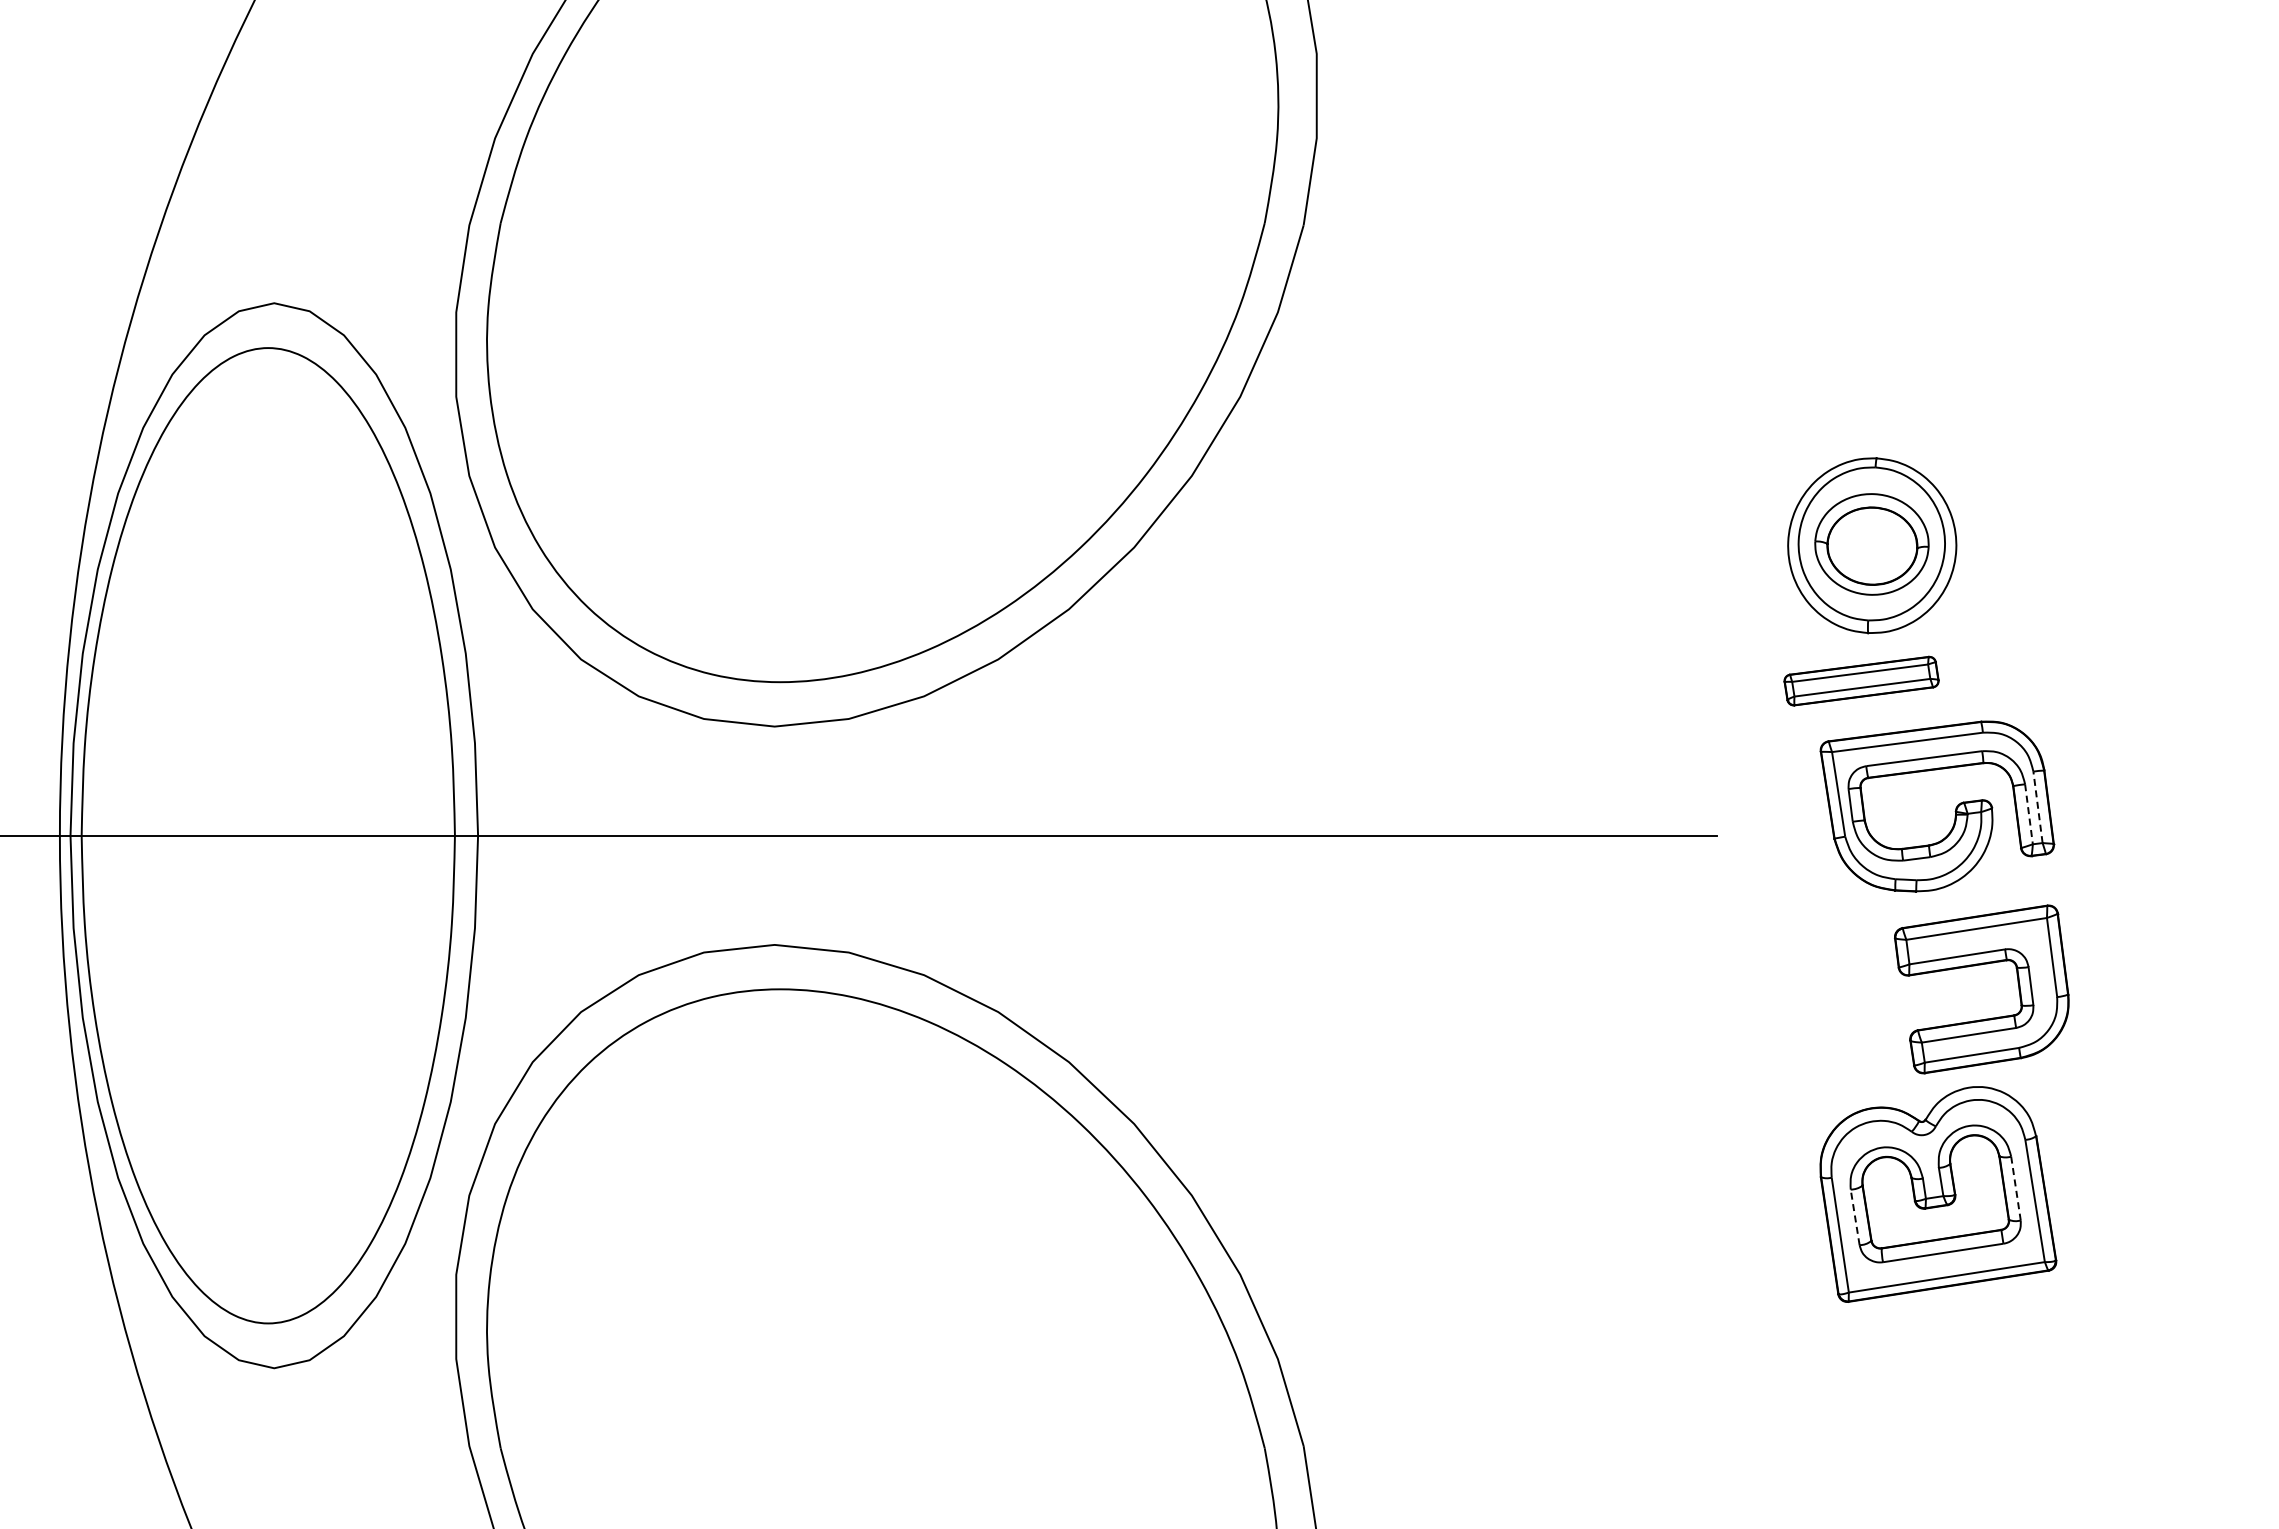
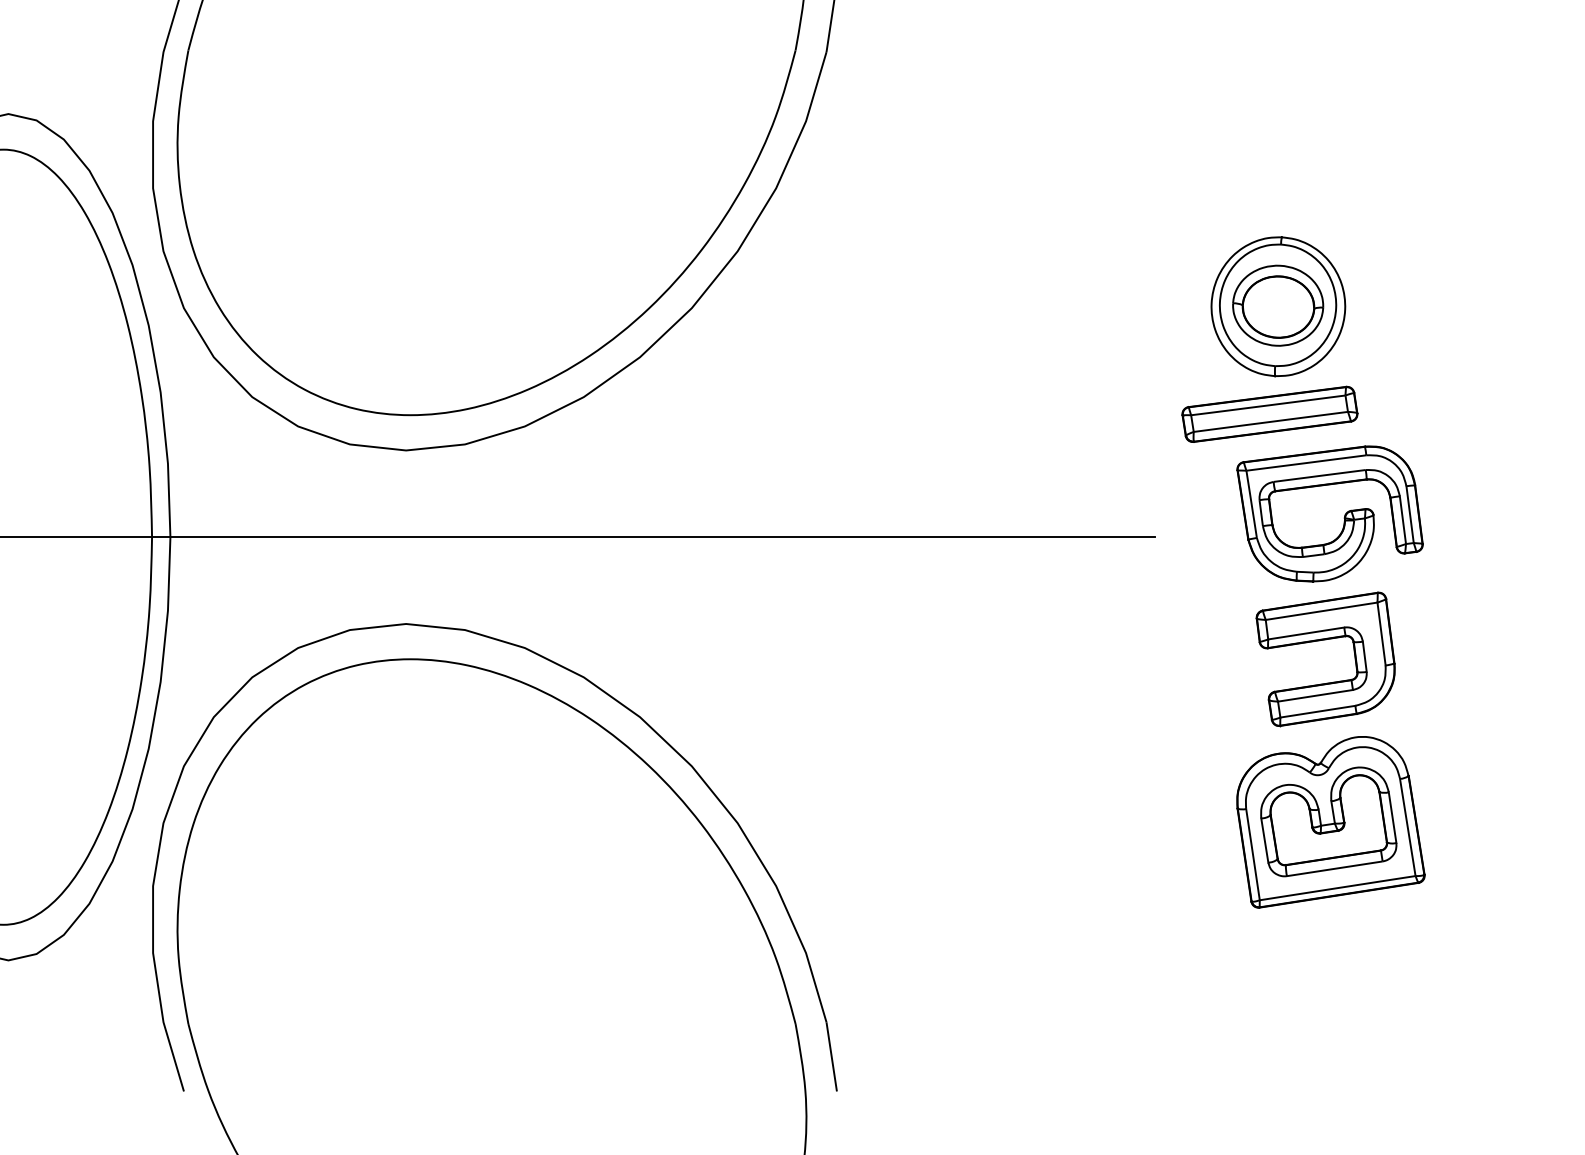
part: (1861, 680) -> (1269, 413), size x1.43
line: (2037, 806) -> (1409, 513), dashed -> solid
line: (2029, 814) -> (1403, 520), dashed -> solid
part: (1975, 966) -> (1320, 641), moved
line: (2016, 1189) -> (1393, 818), dashed -> solid
line: (1855, 1216) -> (1265, 839), dashed -> solid

